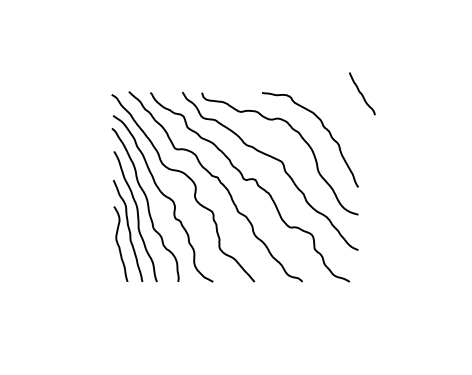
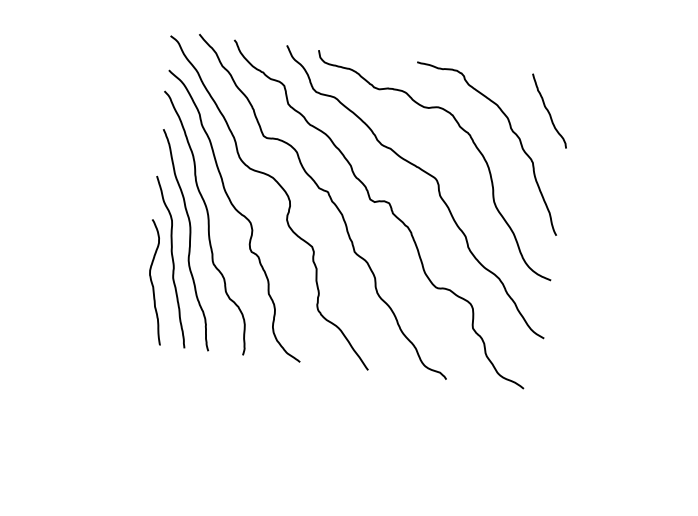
curve: (362, 93) -> (549, 110), moved

